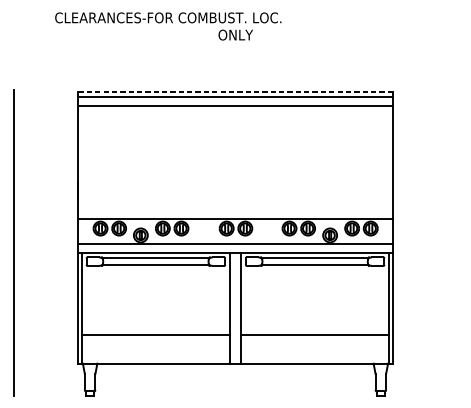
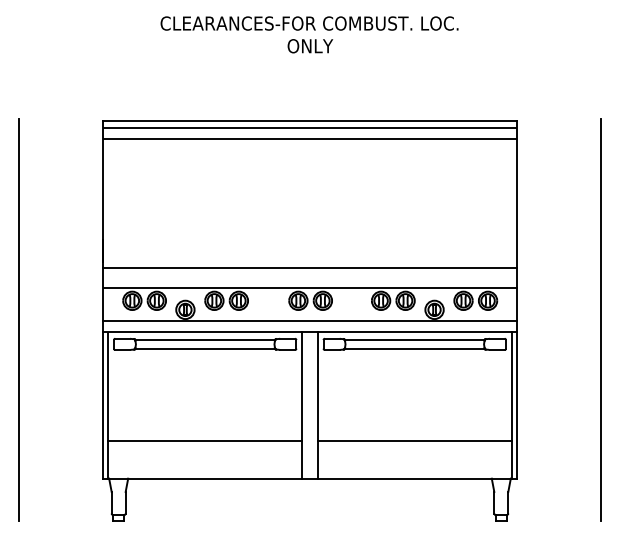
text: (168, 17) -> (309, 23), moved
line: (235, 91) -> (309, 120), dashed -> solid
line: (235, 204) -> (309, 268), added
line: (456, 242) -> (601, 319), added

